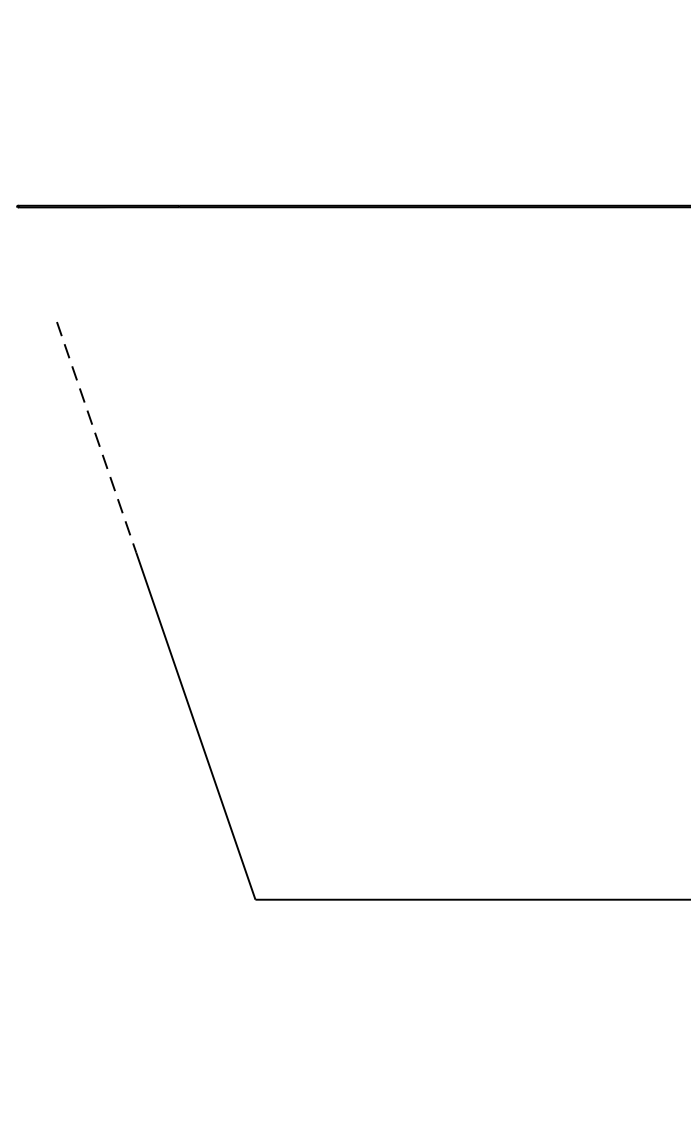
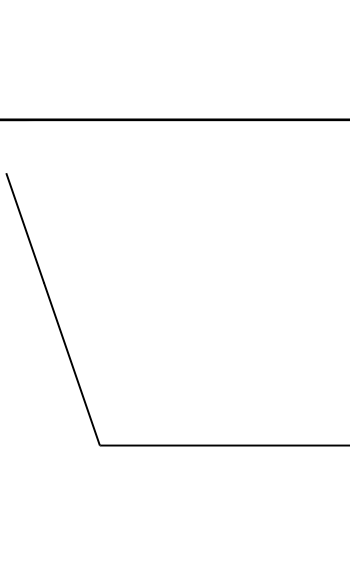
line: (97, 437) -> (25, 228), dashed -> solid

